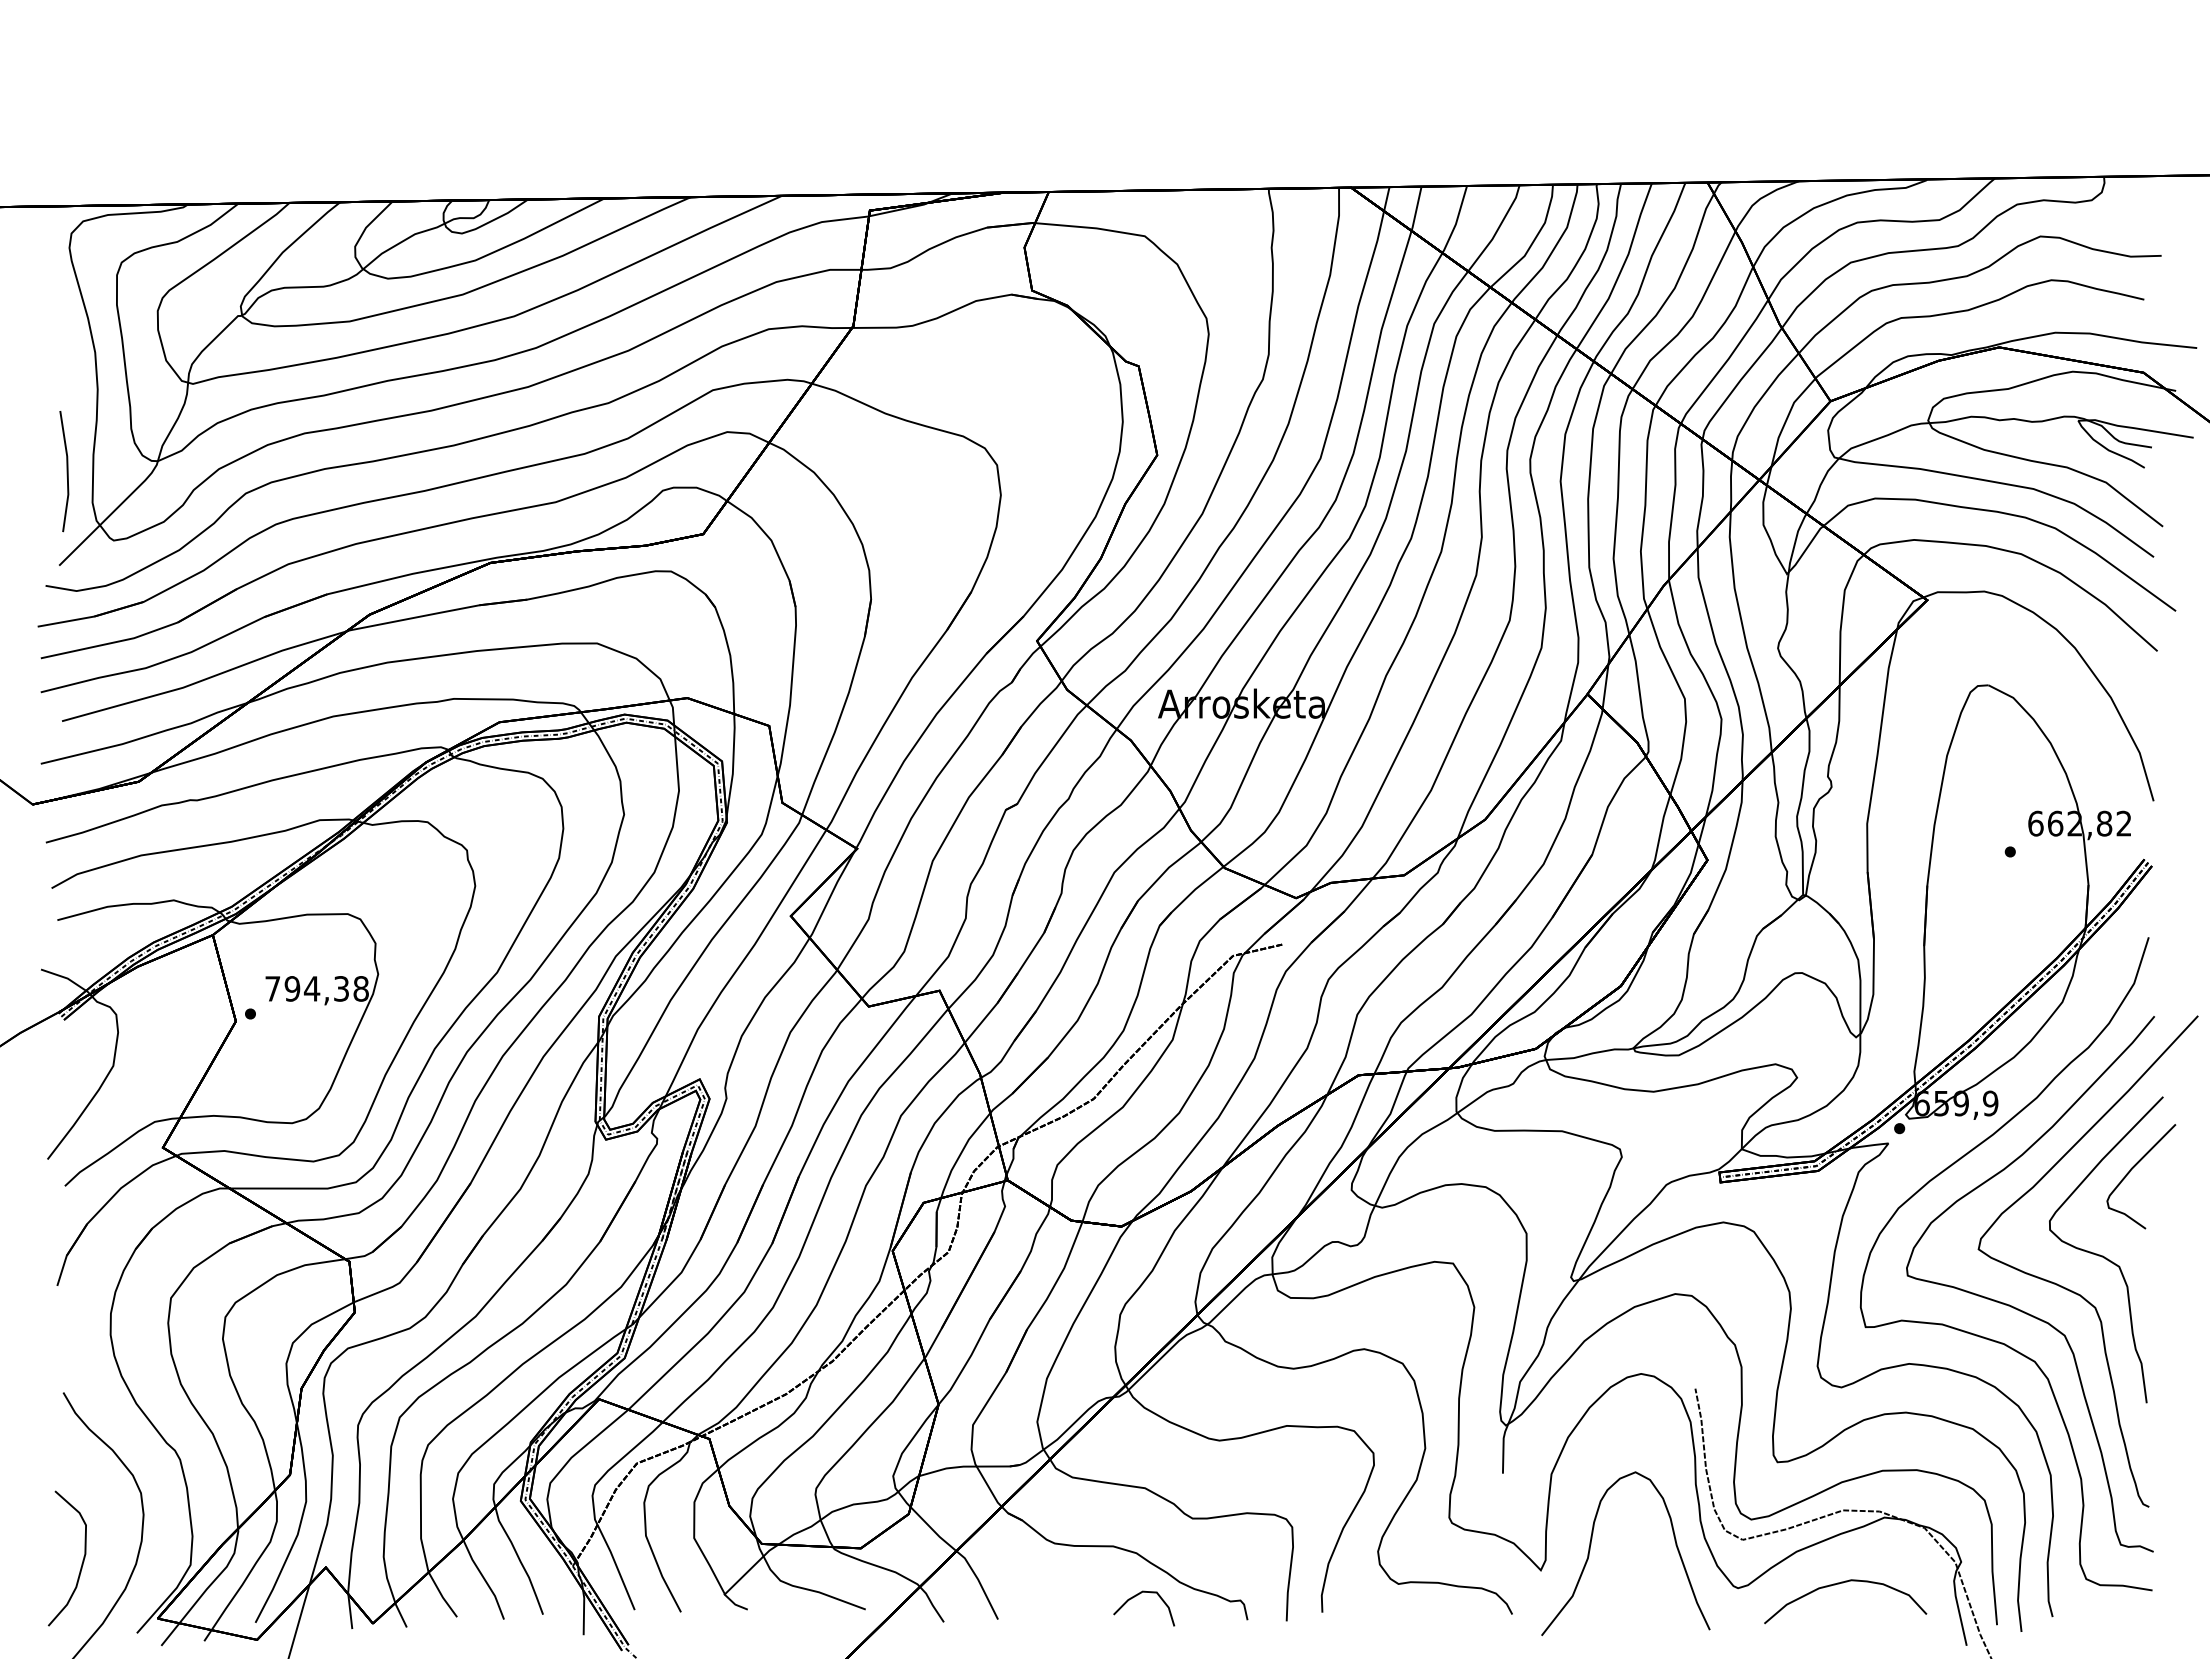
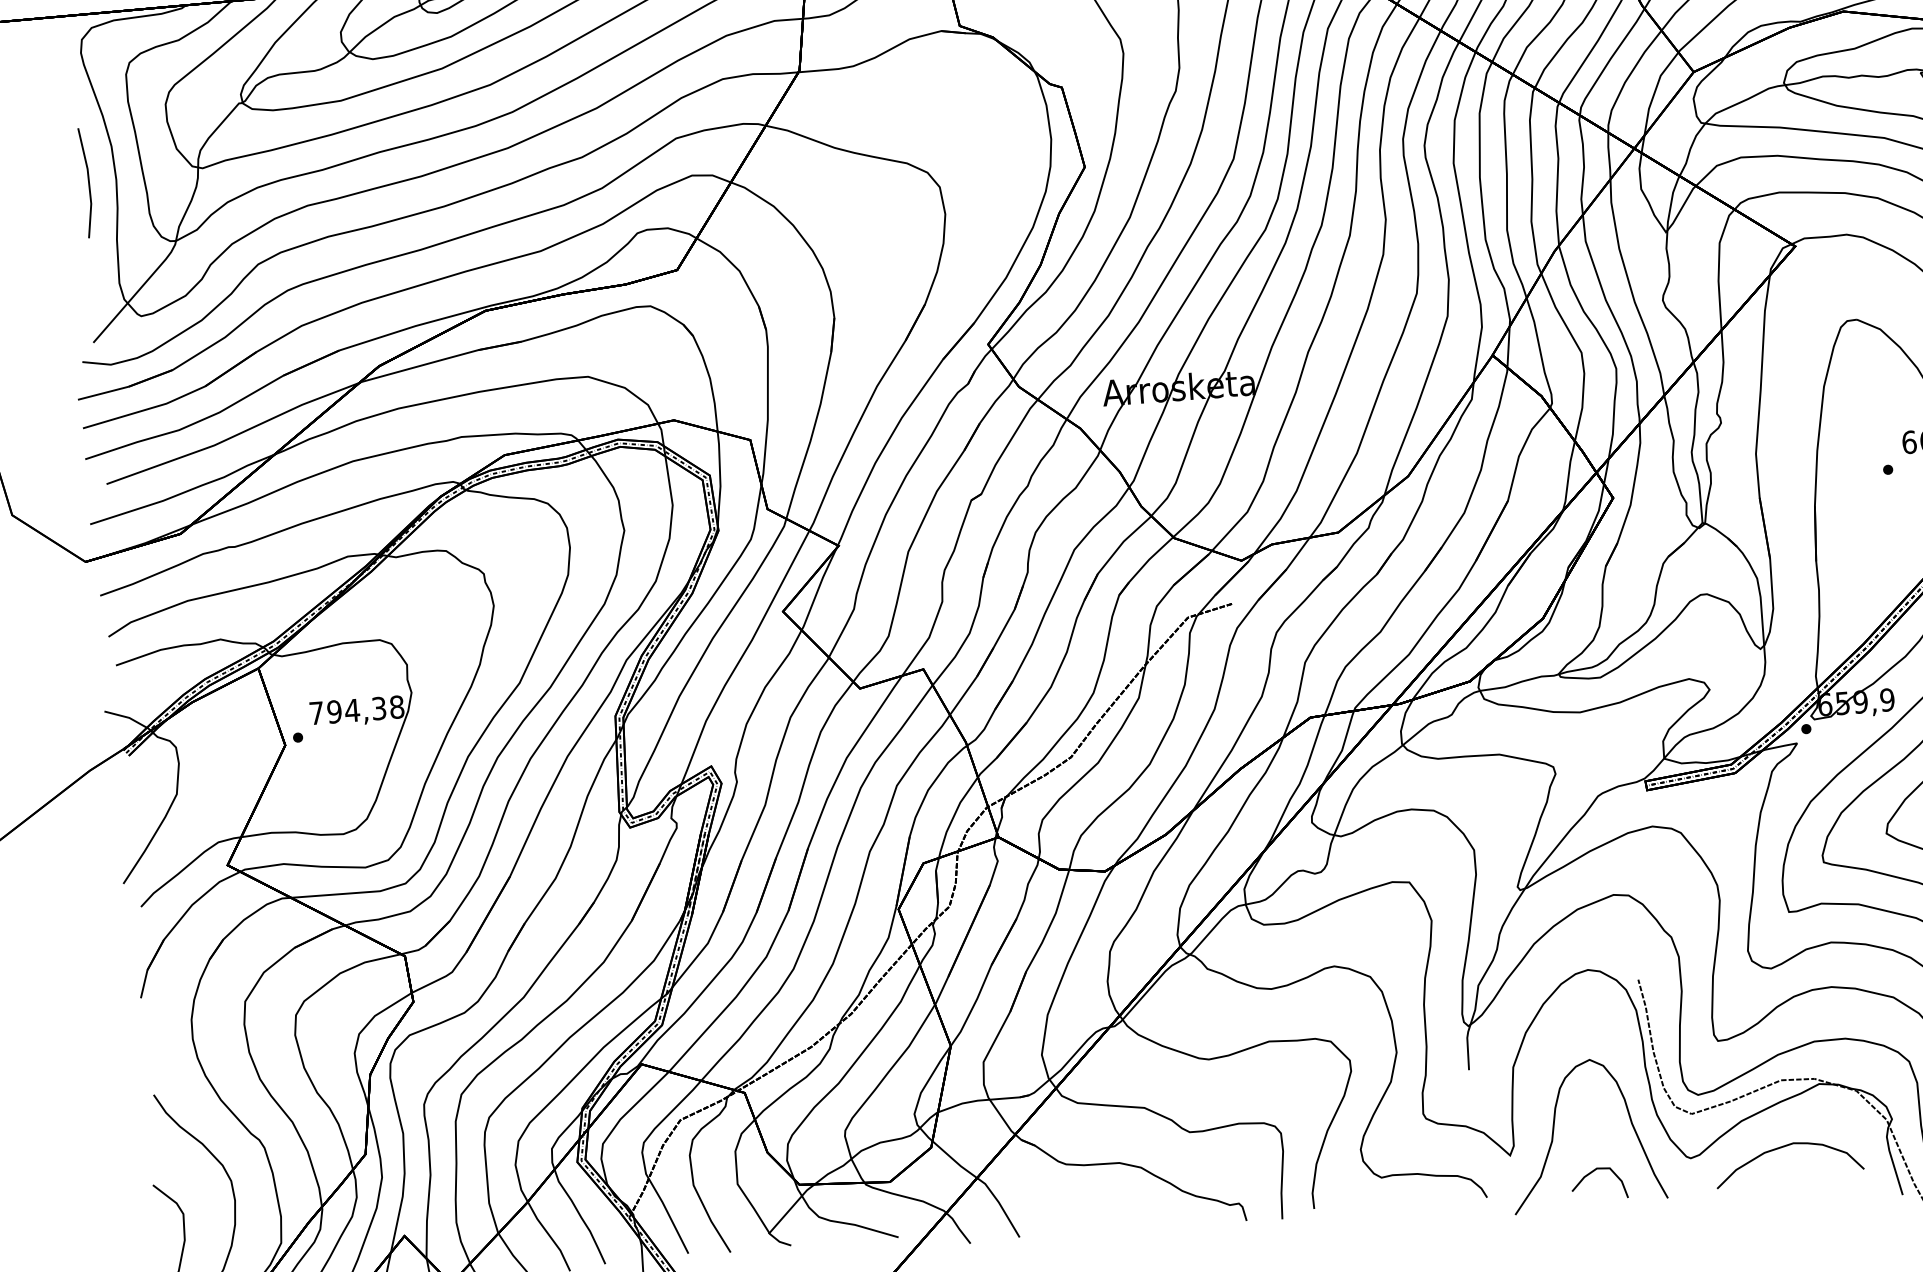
line: (66, 471) -> (88, 182), moved
curve: (1138, 1595) -> (1593, 1172), moved

